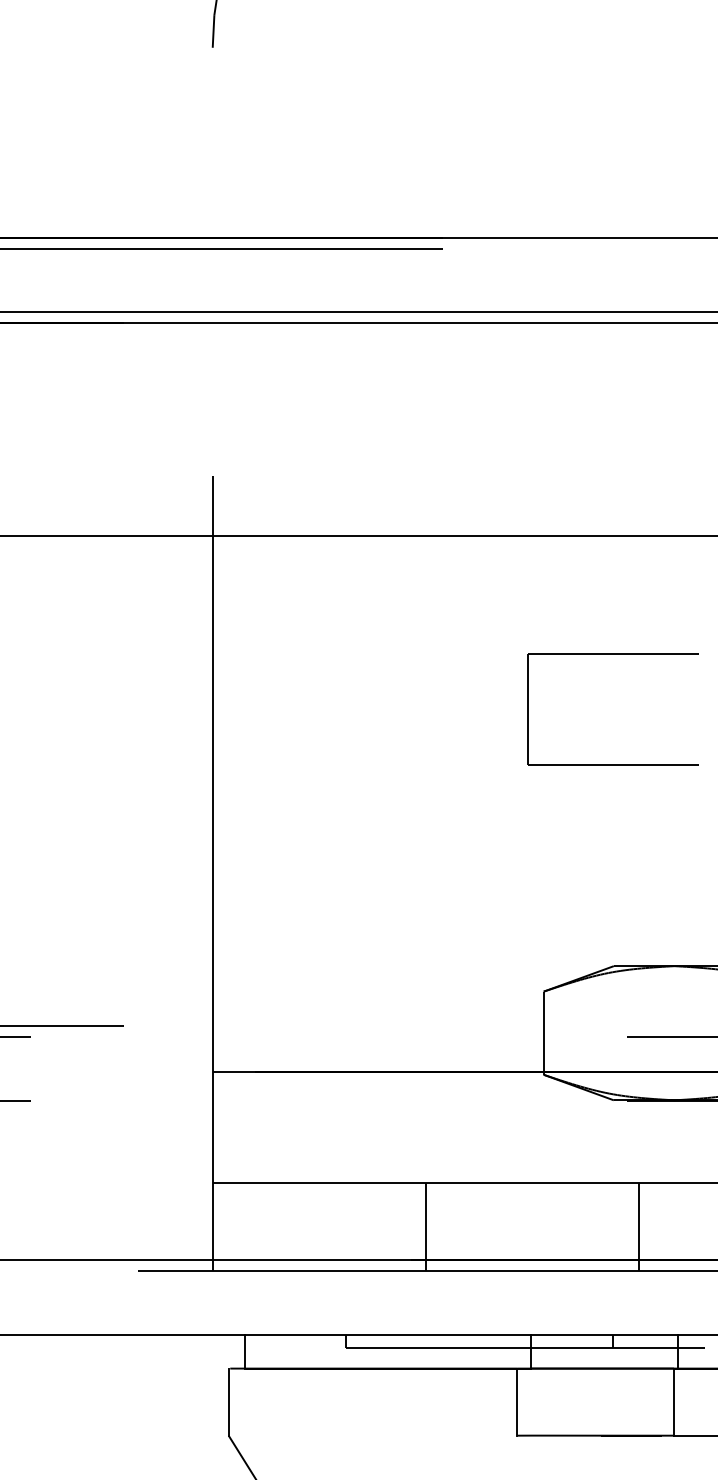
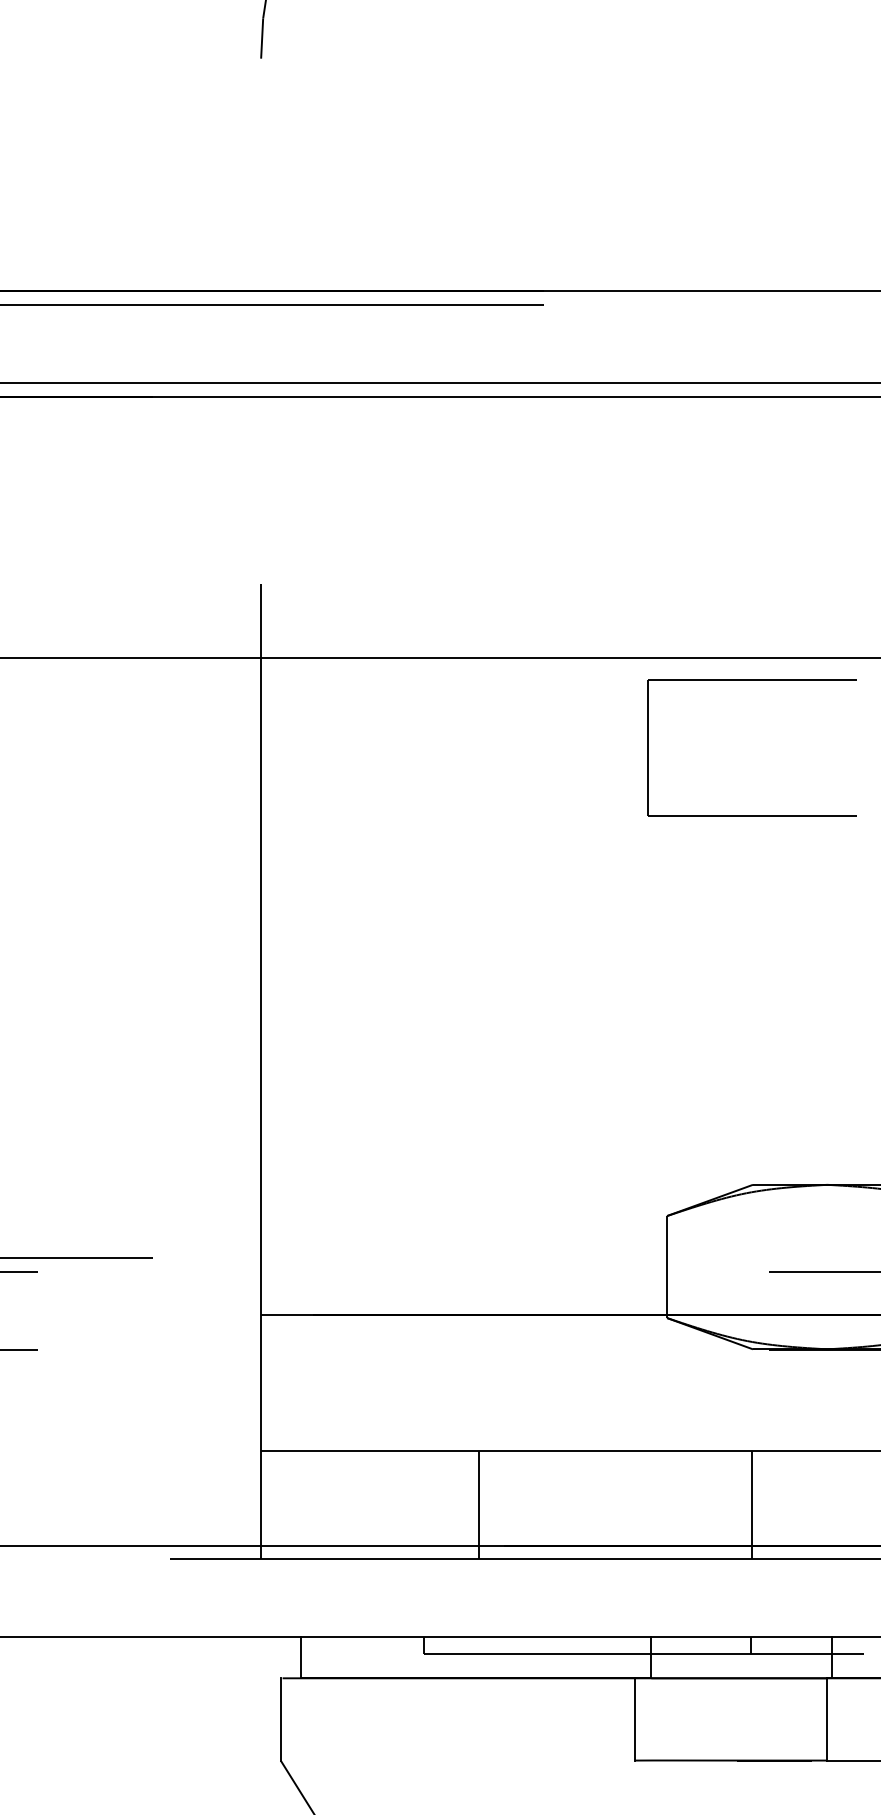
part: (612, 654) -> (751, 680), moved
line: (425, 1226) -> (479, 1504), moved
line: (638, 1226) -> (752, 1504), moved

